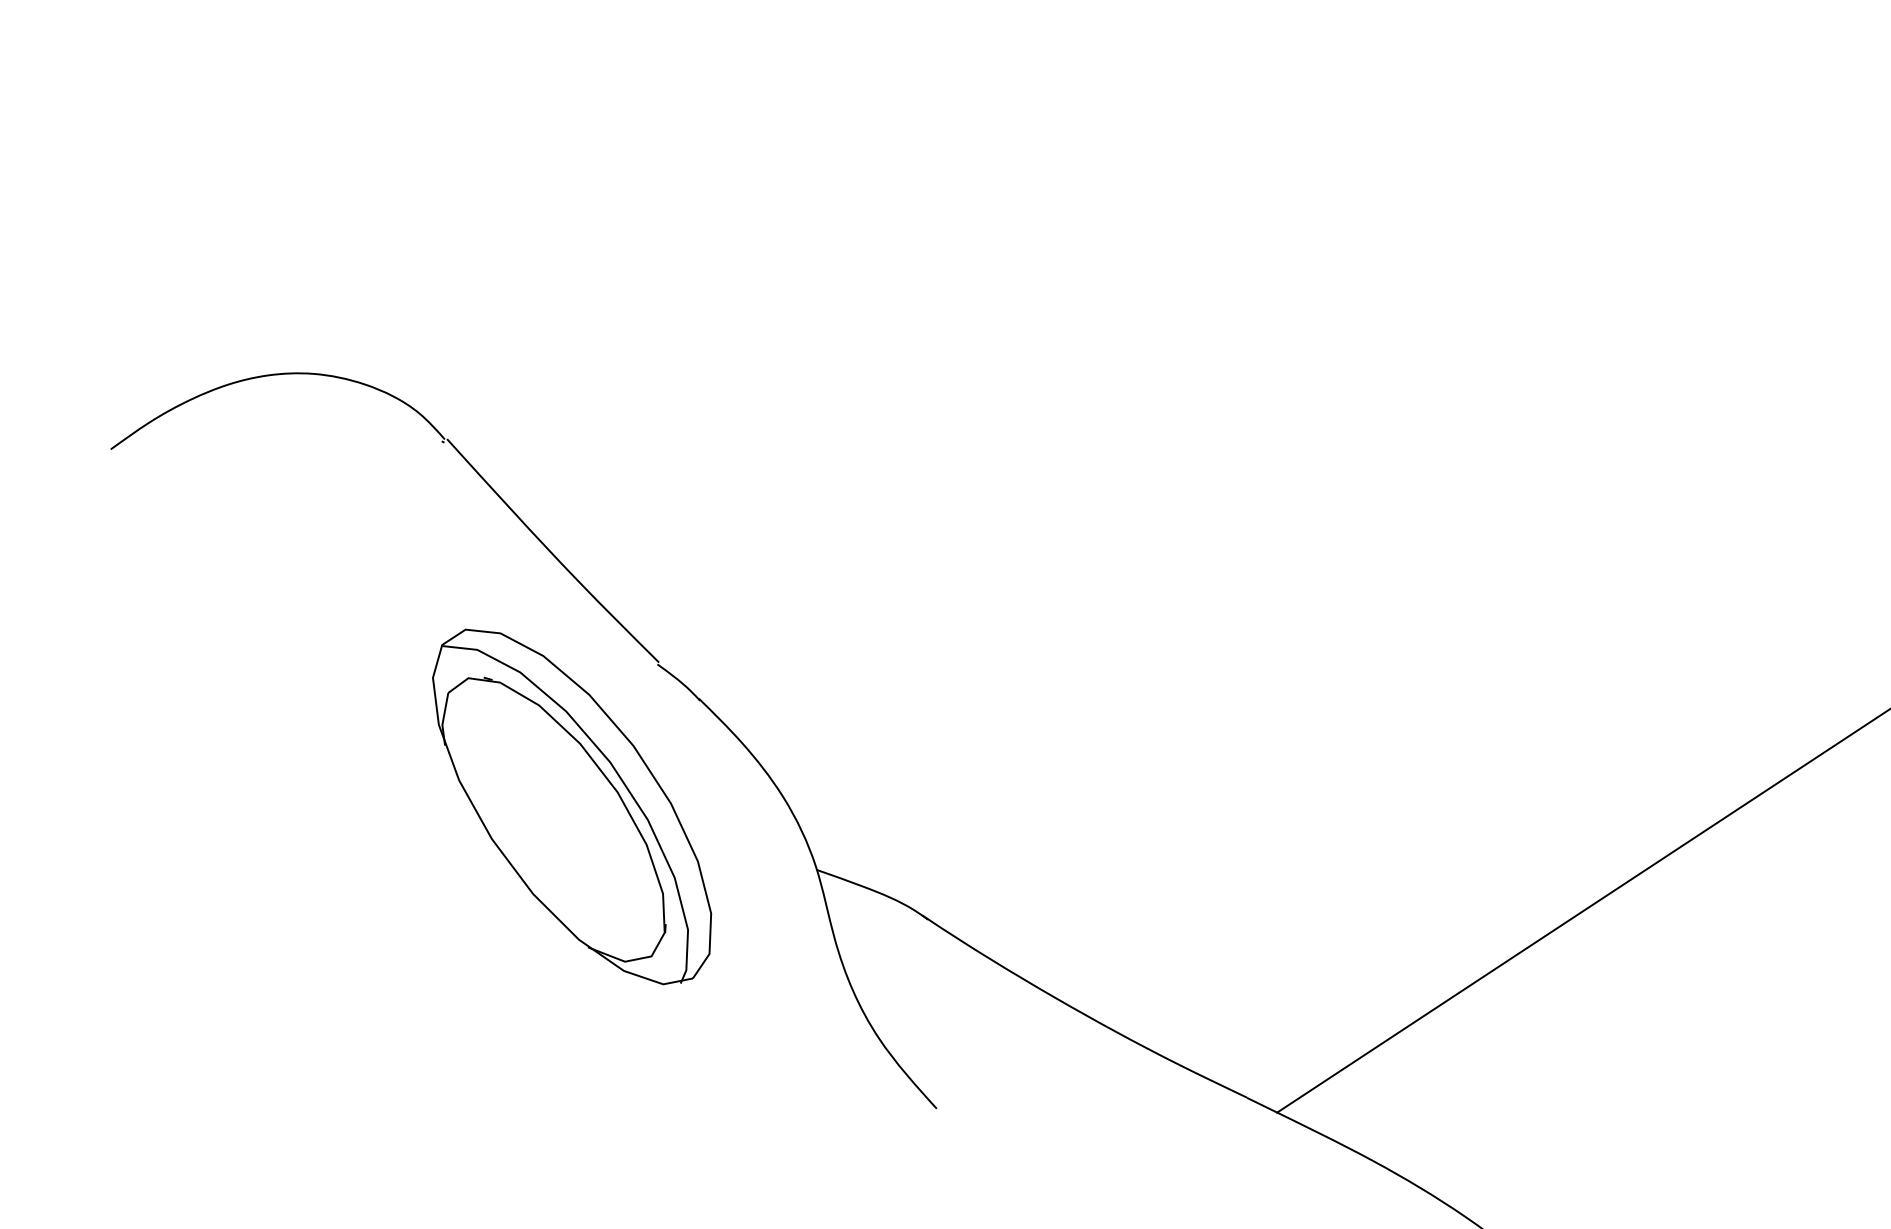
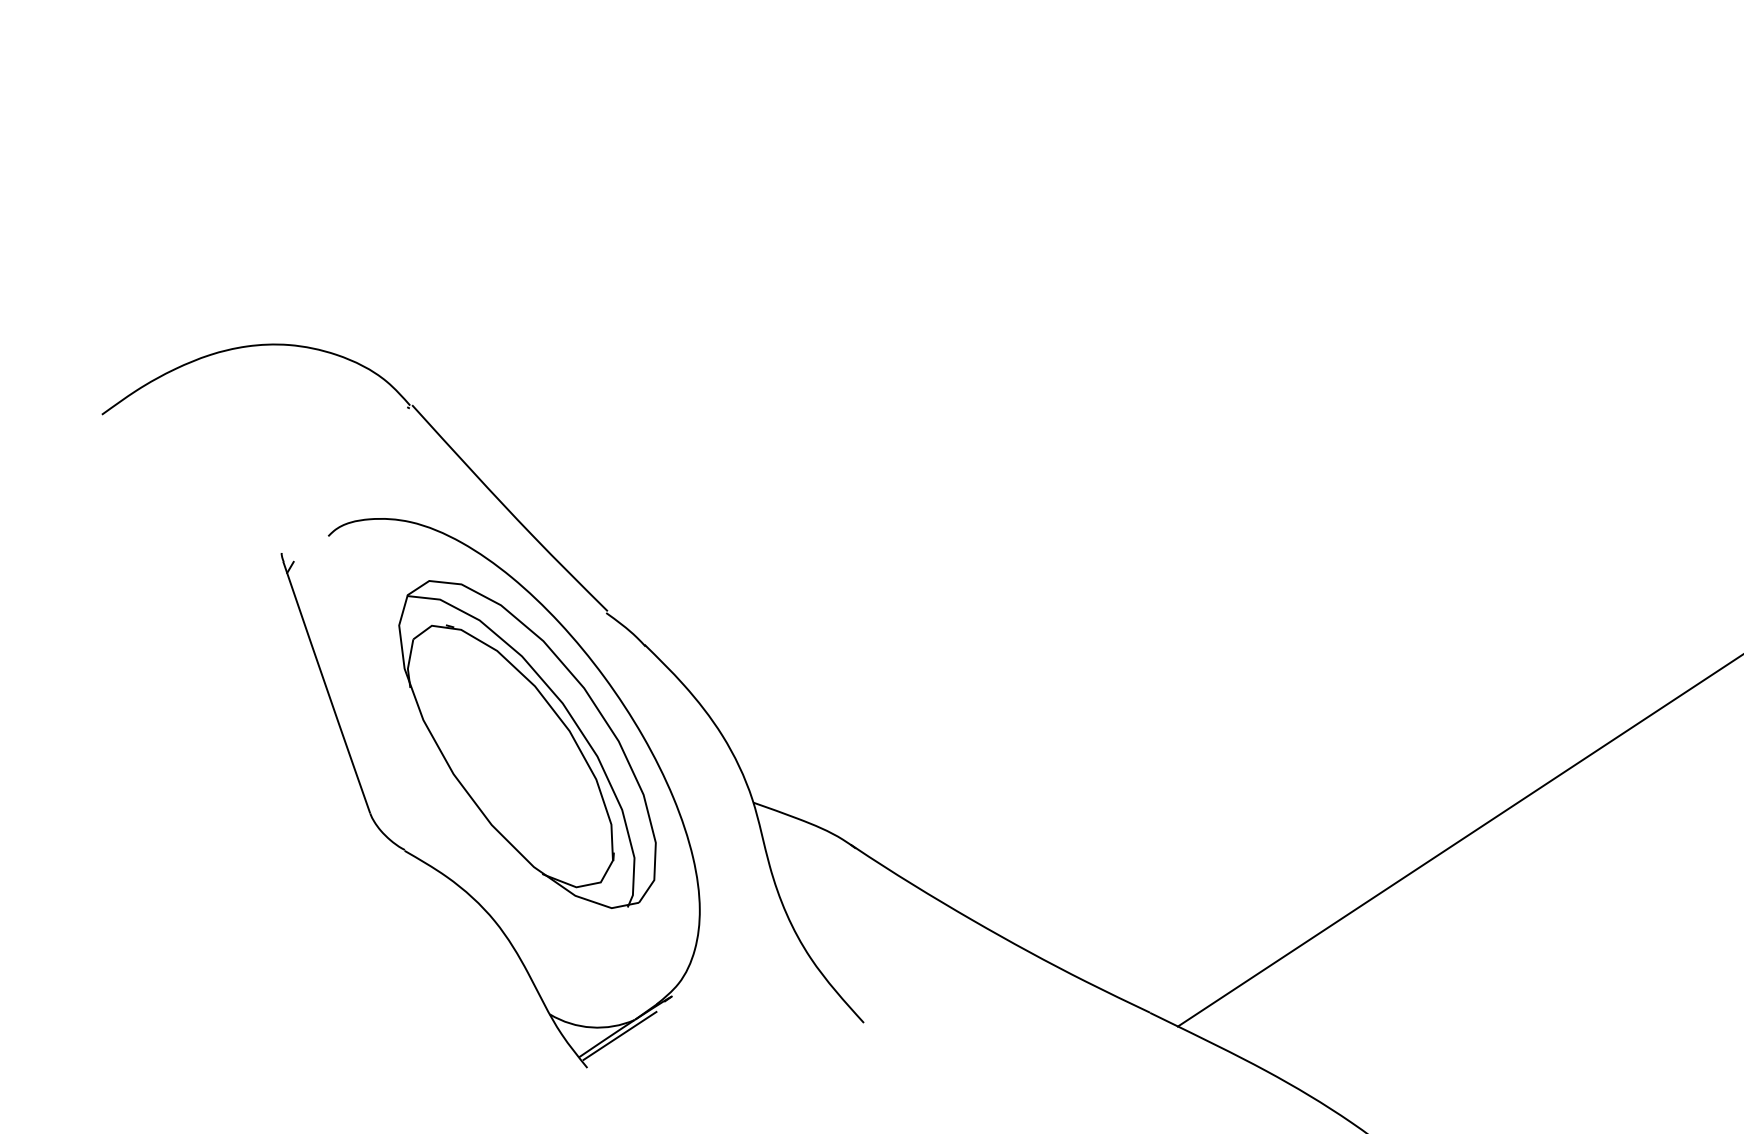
part: (476, 943) -> (439, 870), added

